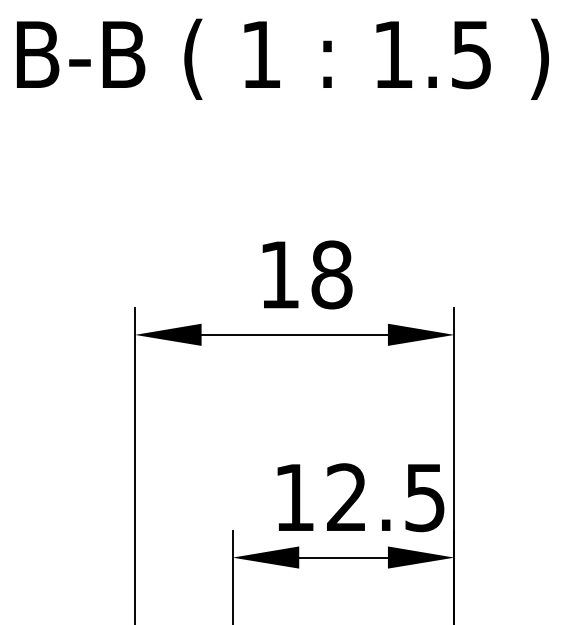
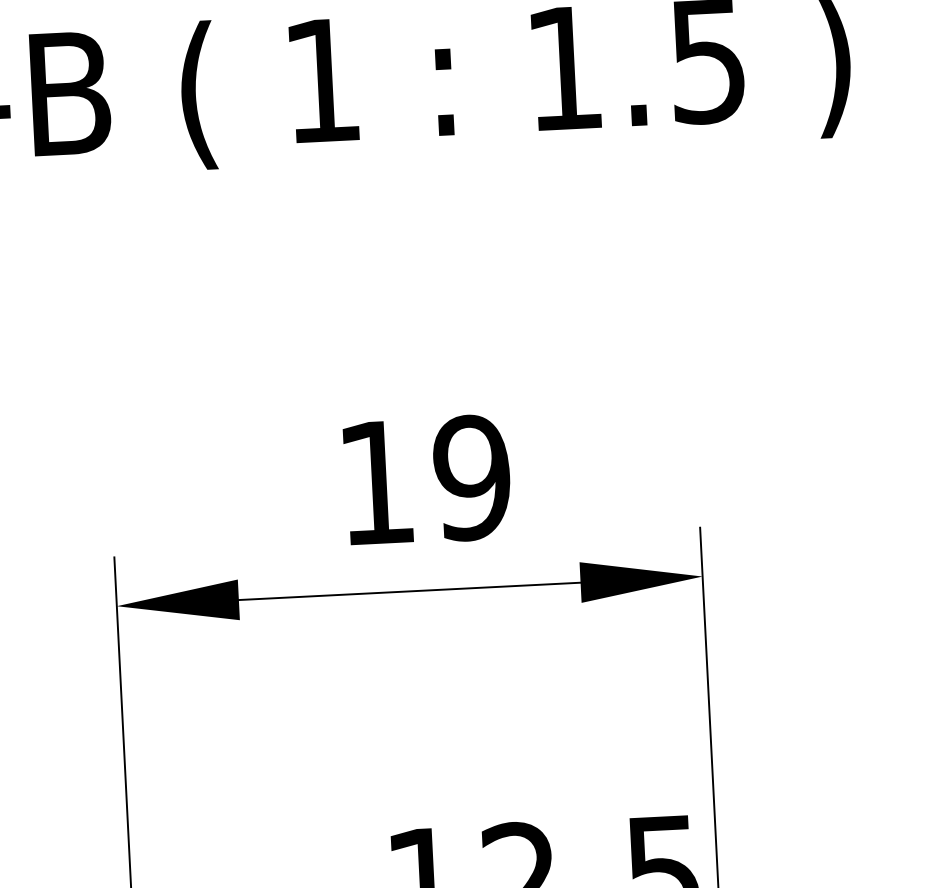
text: (331, 274) -> (471, 477), 18 -> 19

